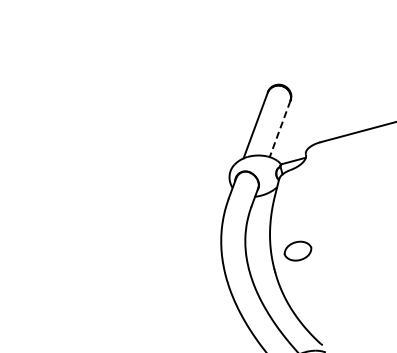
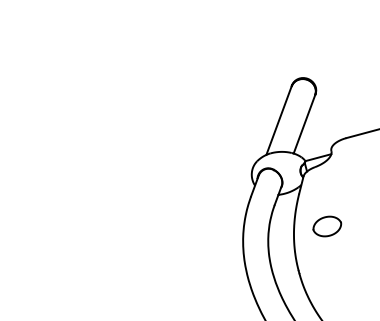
line: (280, 129) -> (304, 124), dashed -> solid
part: (297, 250) -> (326, 225), moved

